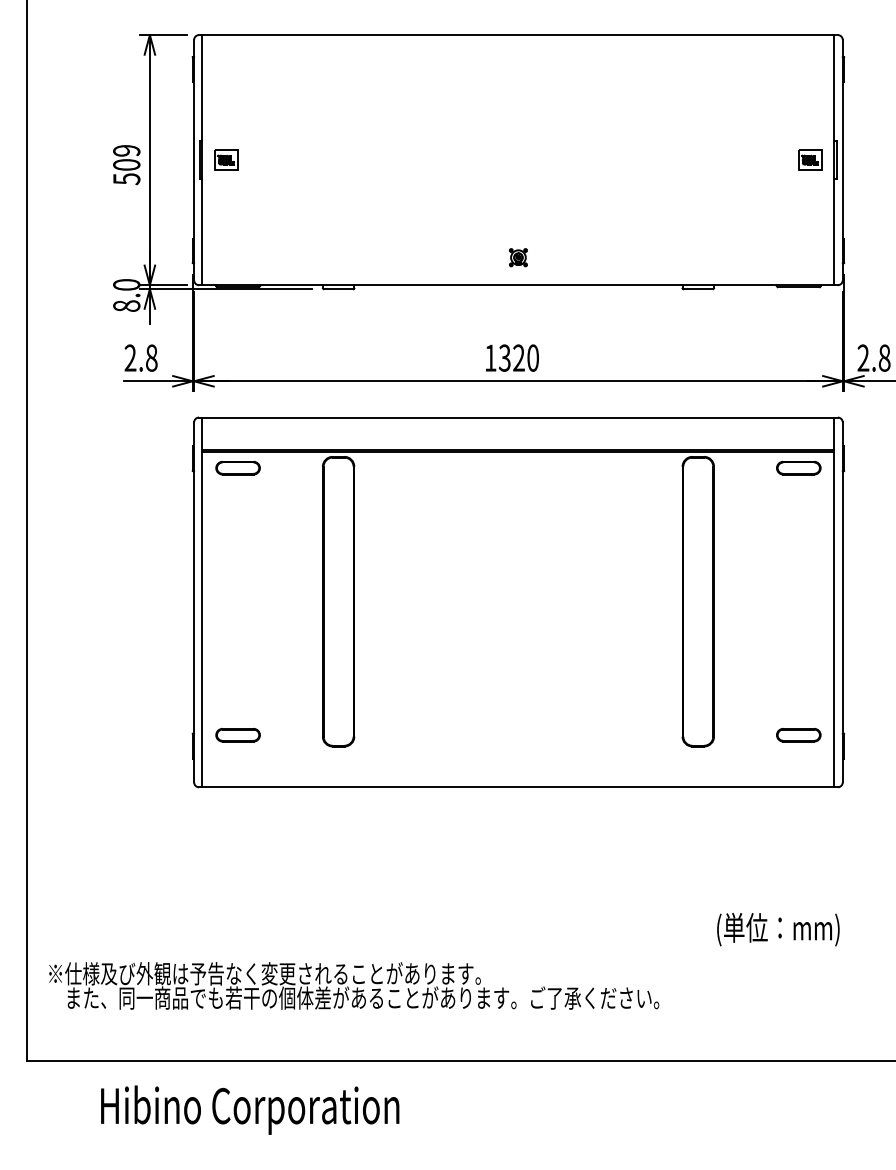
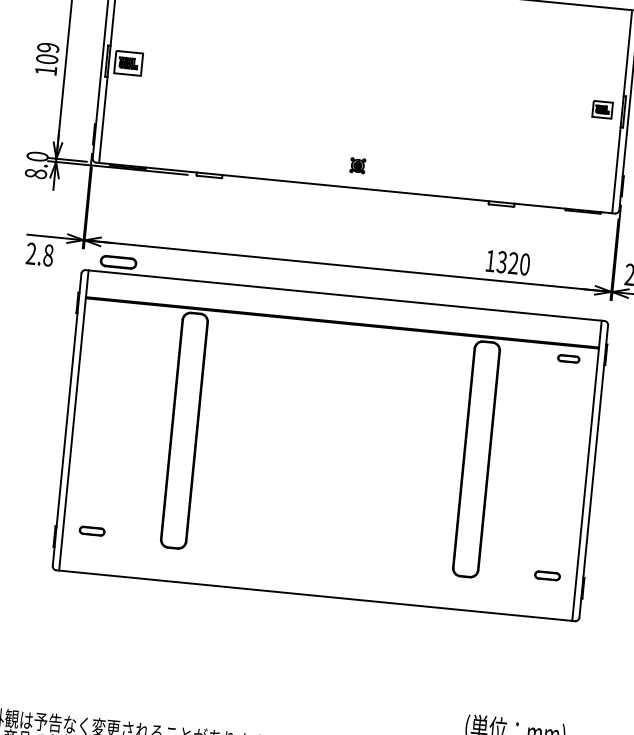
part: (226, 159) -> (128, 62), size x1.4
text: (126, 179) -> (45, 71), 509 -> 109
text: (140, 357) -> (39, 254), moved
text: (512, 357) -> (508, 262), moved
part: (237, 467) -> (118, 261), moved
part: (798, 467) -> (568, 358), size x0.6
part: (237, 735) -> (91, 531), size x0.7
part: (798, 735) -> (547, 575), size x0.7

